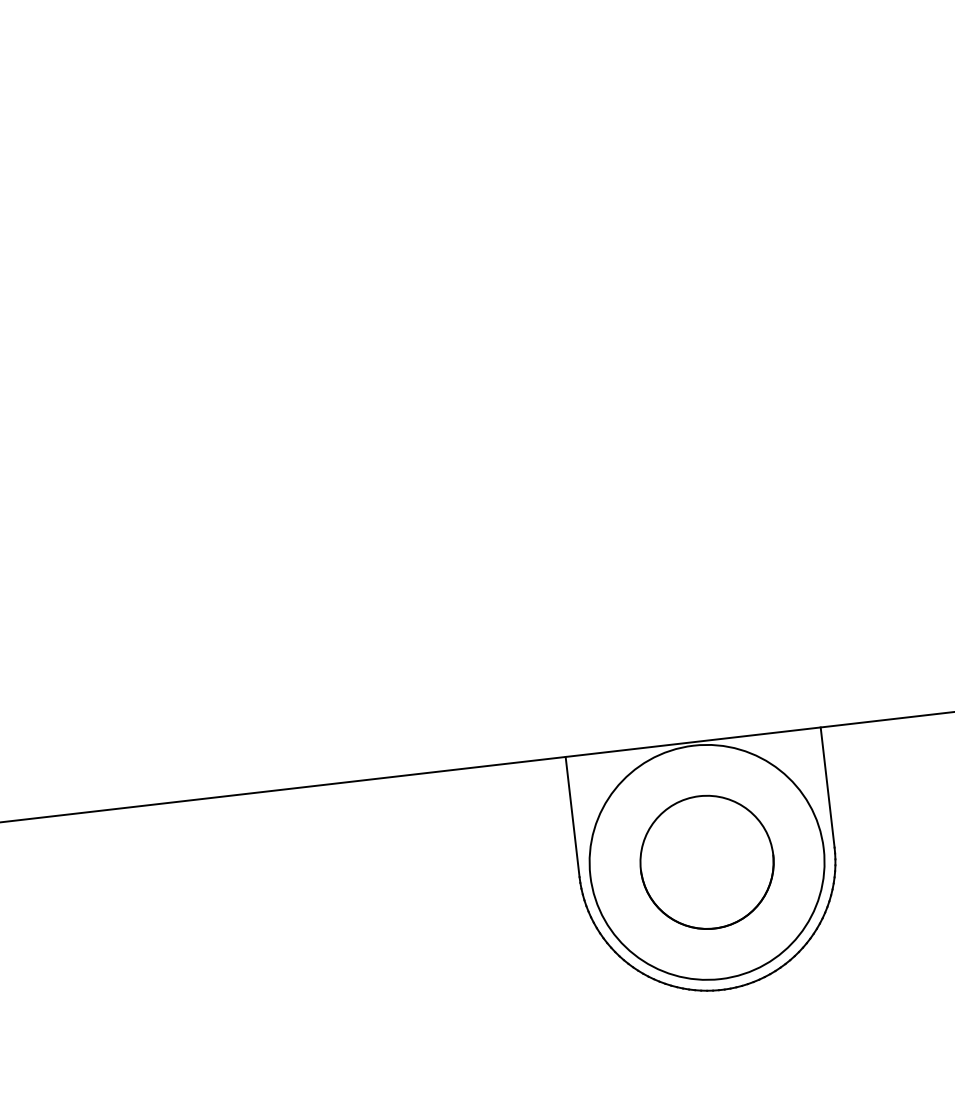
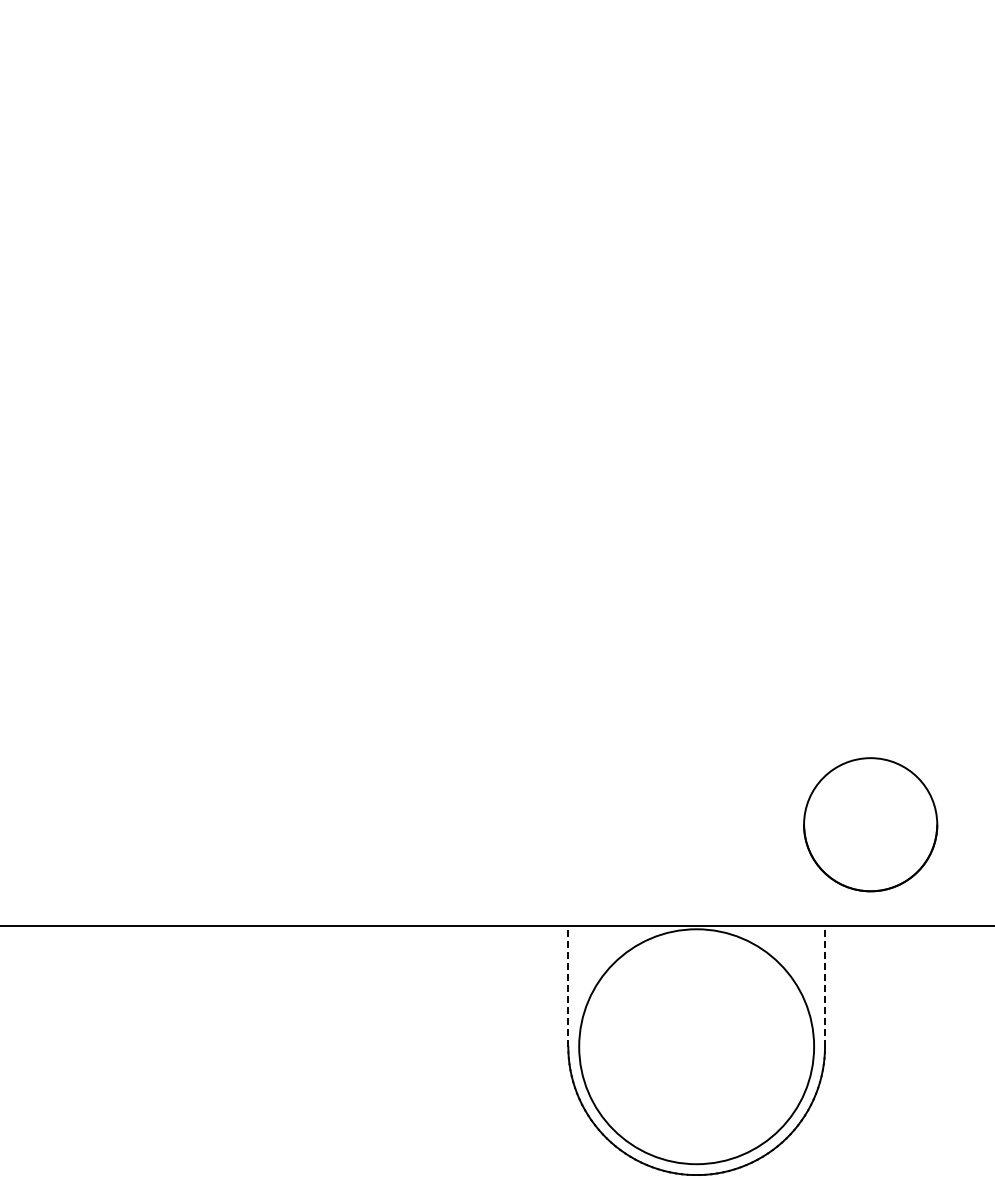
line: (828, 786) -> (825, 985), solid -> dashed
line: (572, 816) -> (568, 985), solid -> dashed
circle: (706, 862) -> (870, 824), moved

